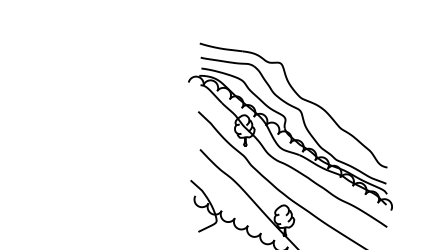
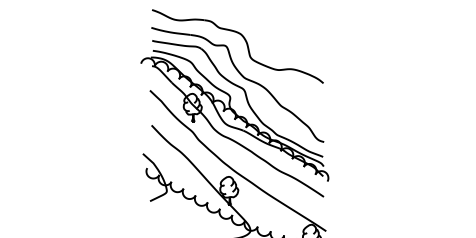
part: (302, 59) -> (245, 42), added

